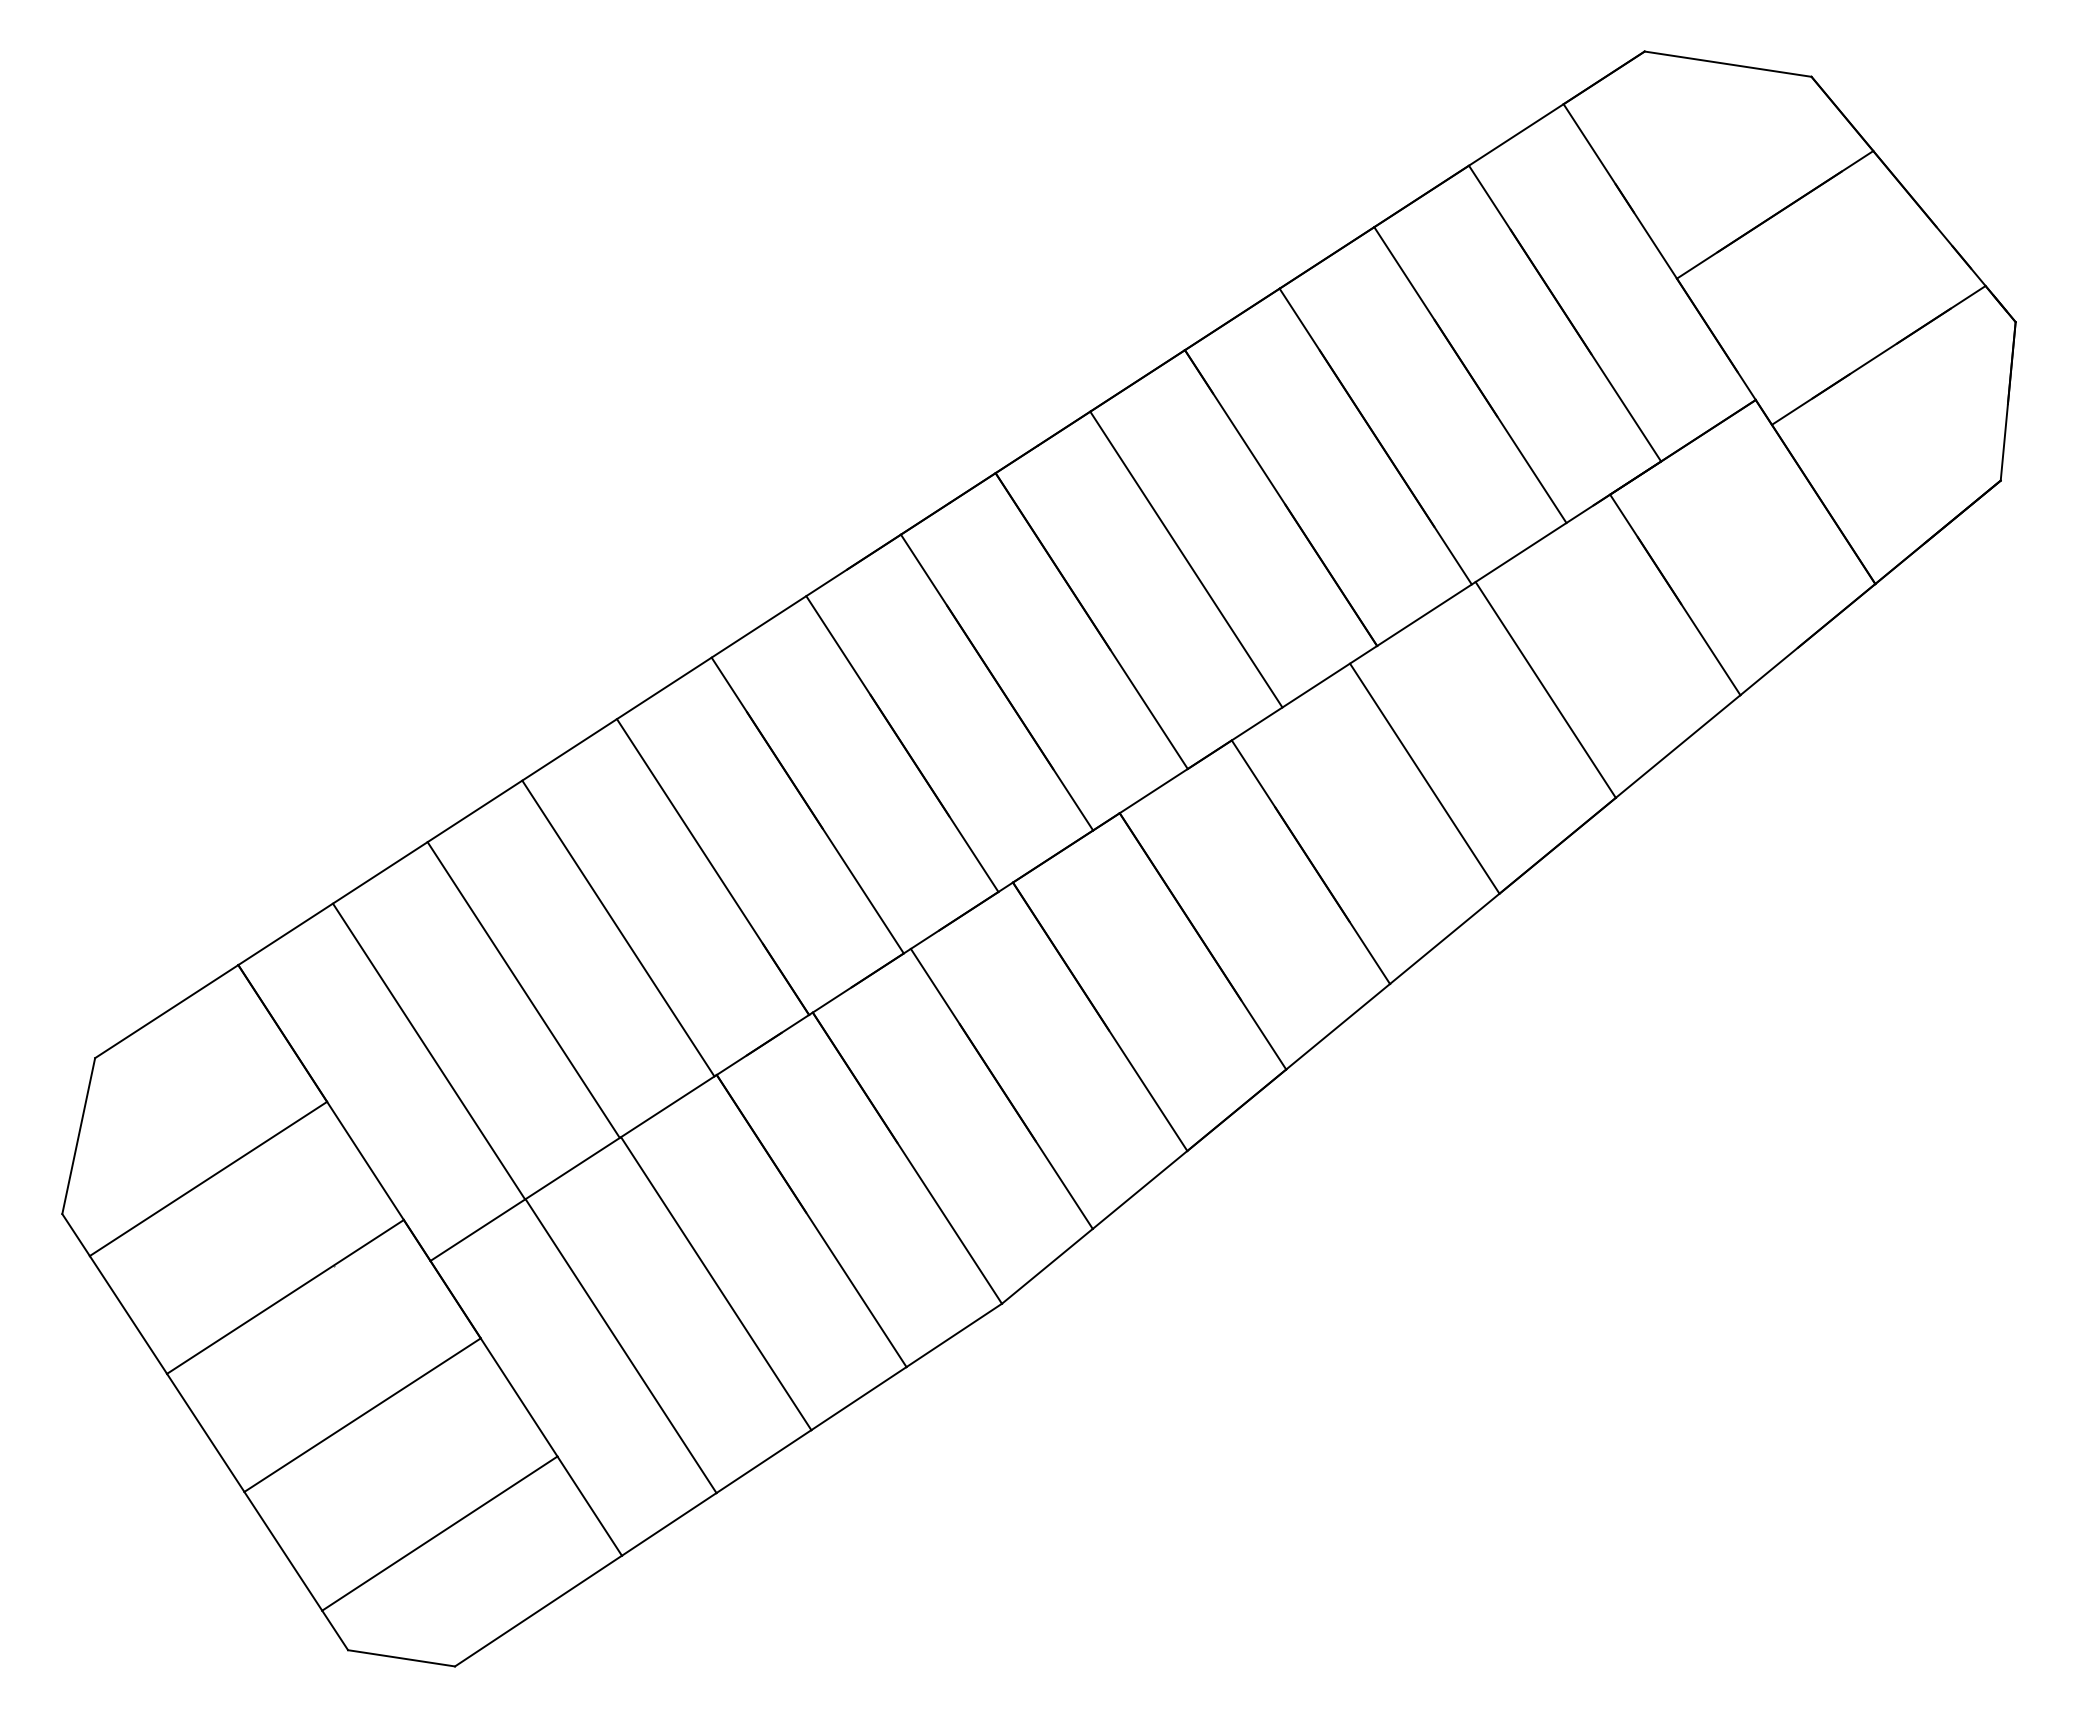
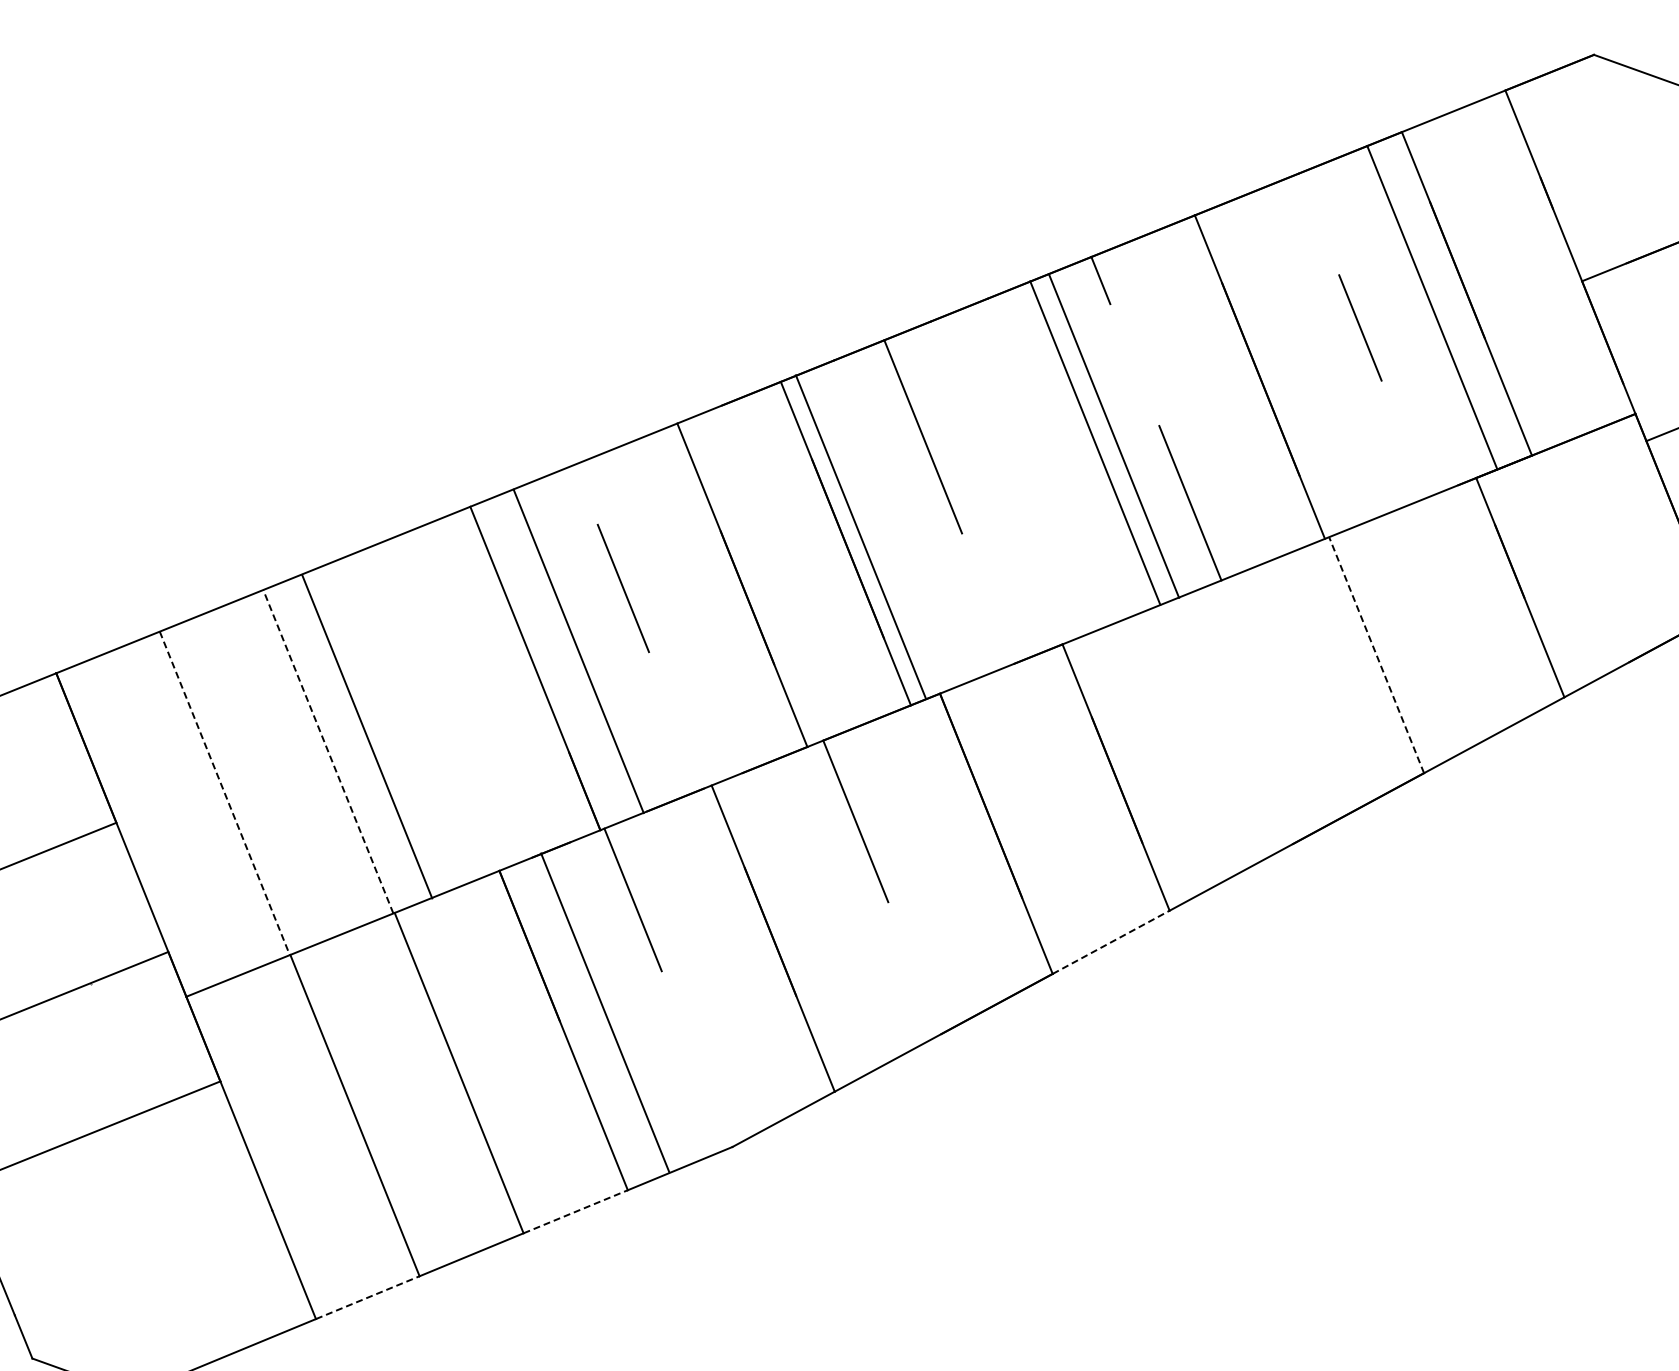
line: (1470, 375) -> (1432, 308), moved
line: (1280, 498) -> (1094, 443), moved
line: (1186, 559) -> (1114, 436), moved
line: (1091, 621) -> (860, 537), moved
line: (1545, 689) -> (1376, 654), solid -> dashed
line: (1424, 778) -> (1242, 717), removed
line: (807, 805) -> (578, 651), moved
line: (618, 928) -> (367, 736), moved
line: (523, 989) -> (328, 751), solid -> dashed
line: (1100, 1016) -> (882, 887), removed
line: (1338, 1026) -> (1111, 942), solid -> dashed
line: (429, 1051) -> (225, 793), solid -> dashed
line: (906, 1157) -> (604, 1011), moved
line: (859, 1398) -> (576, 1211), solid -> dashed
line: (669, 1524) -> (368, 1297), solid -> dashed
line: (439, 1533) -> (143, 1262), removed

